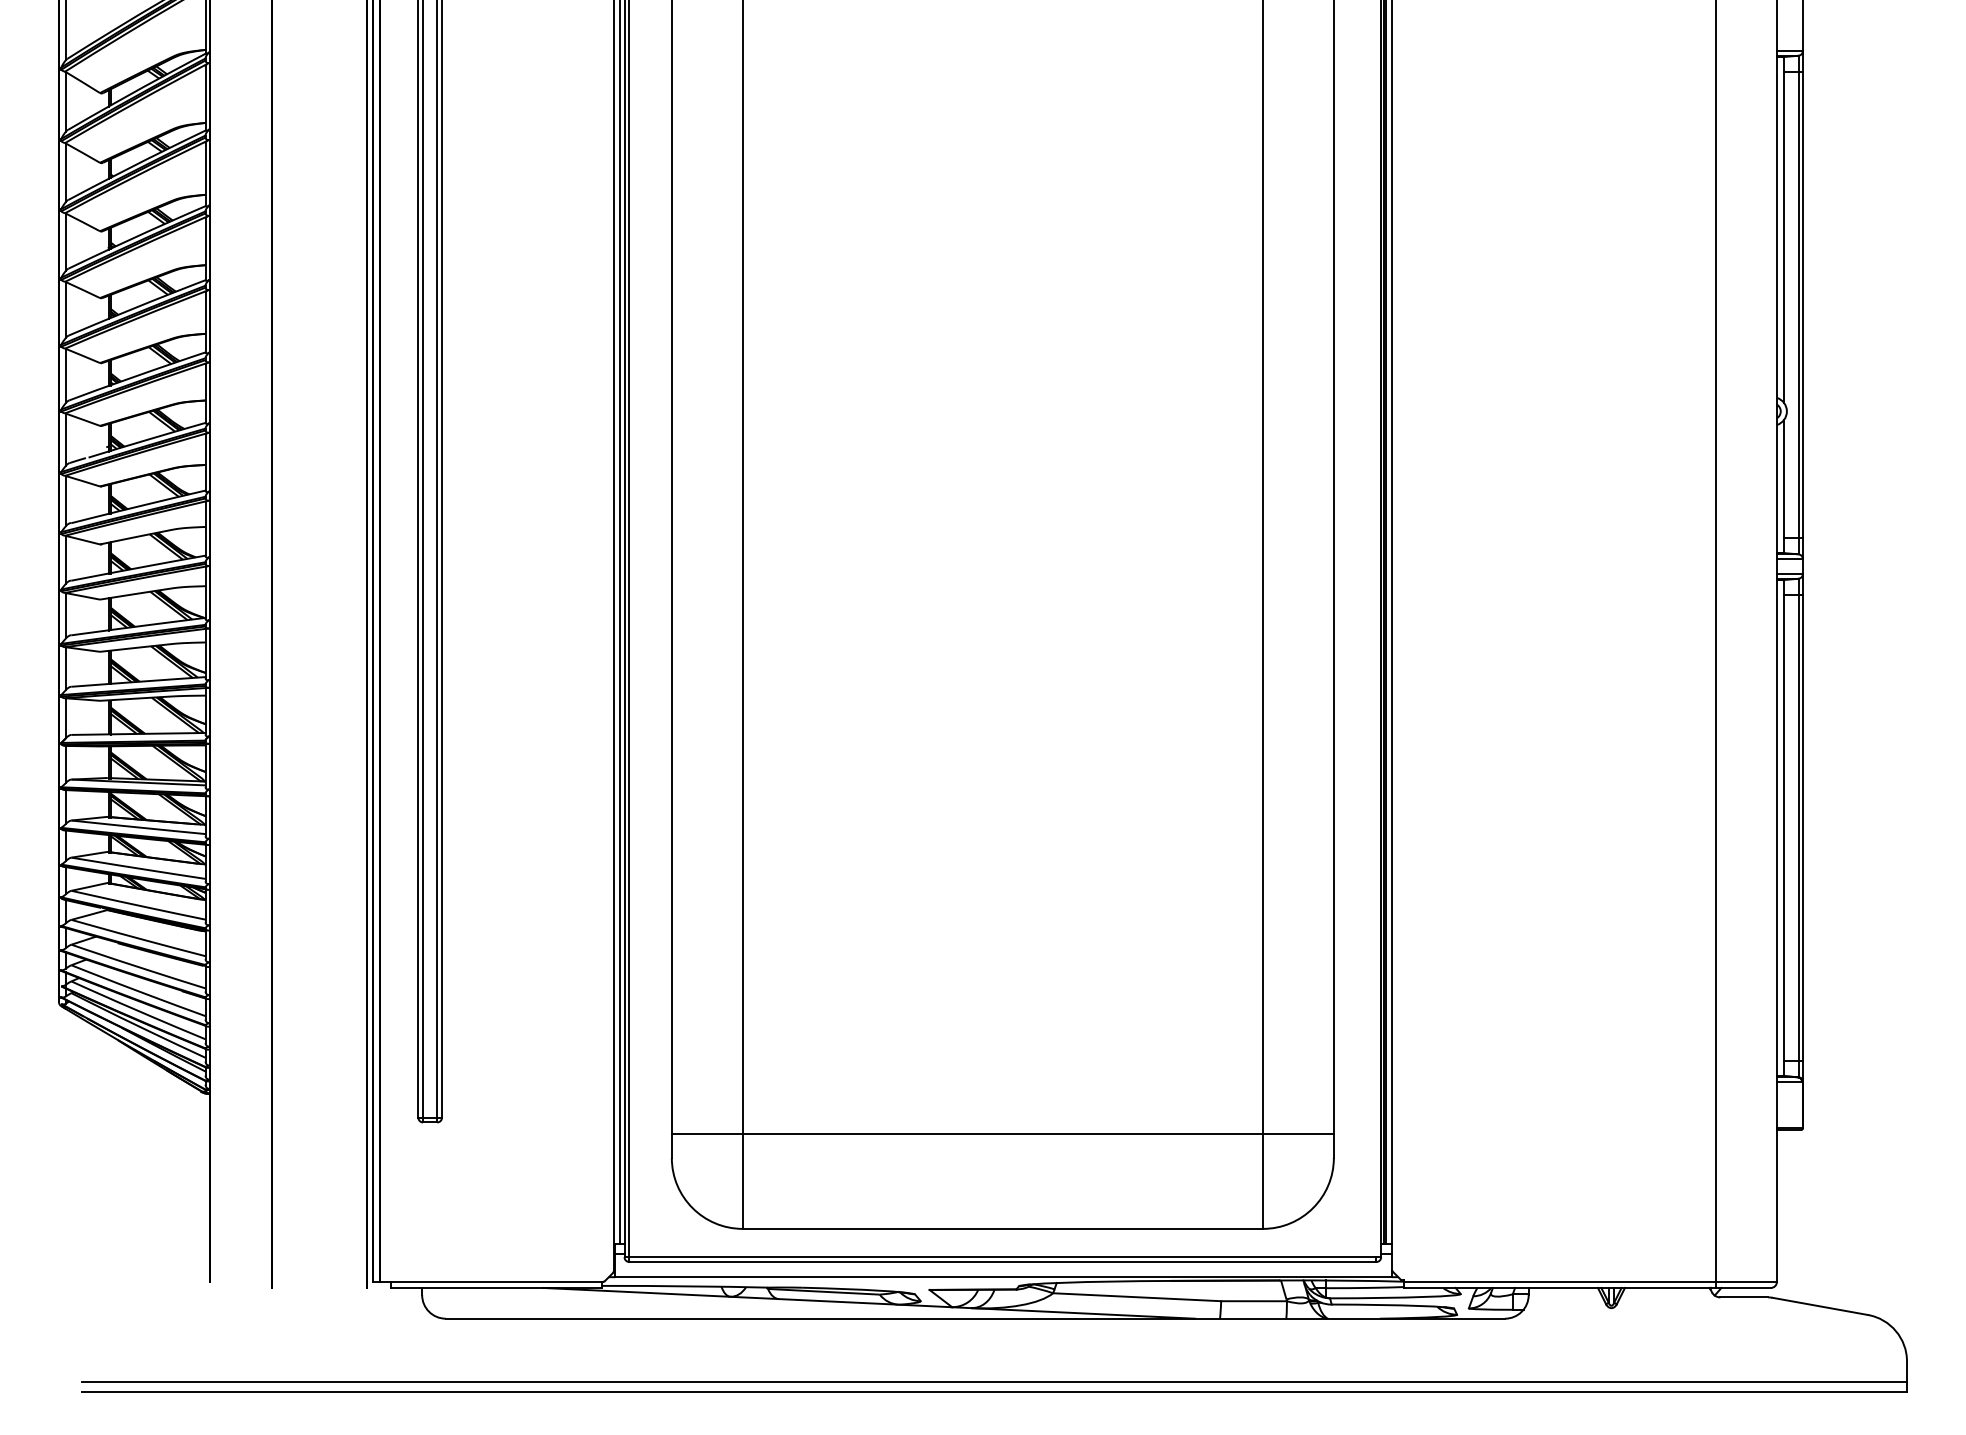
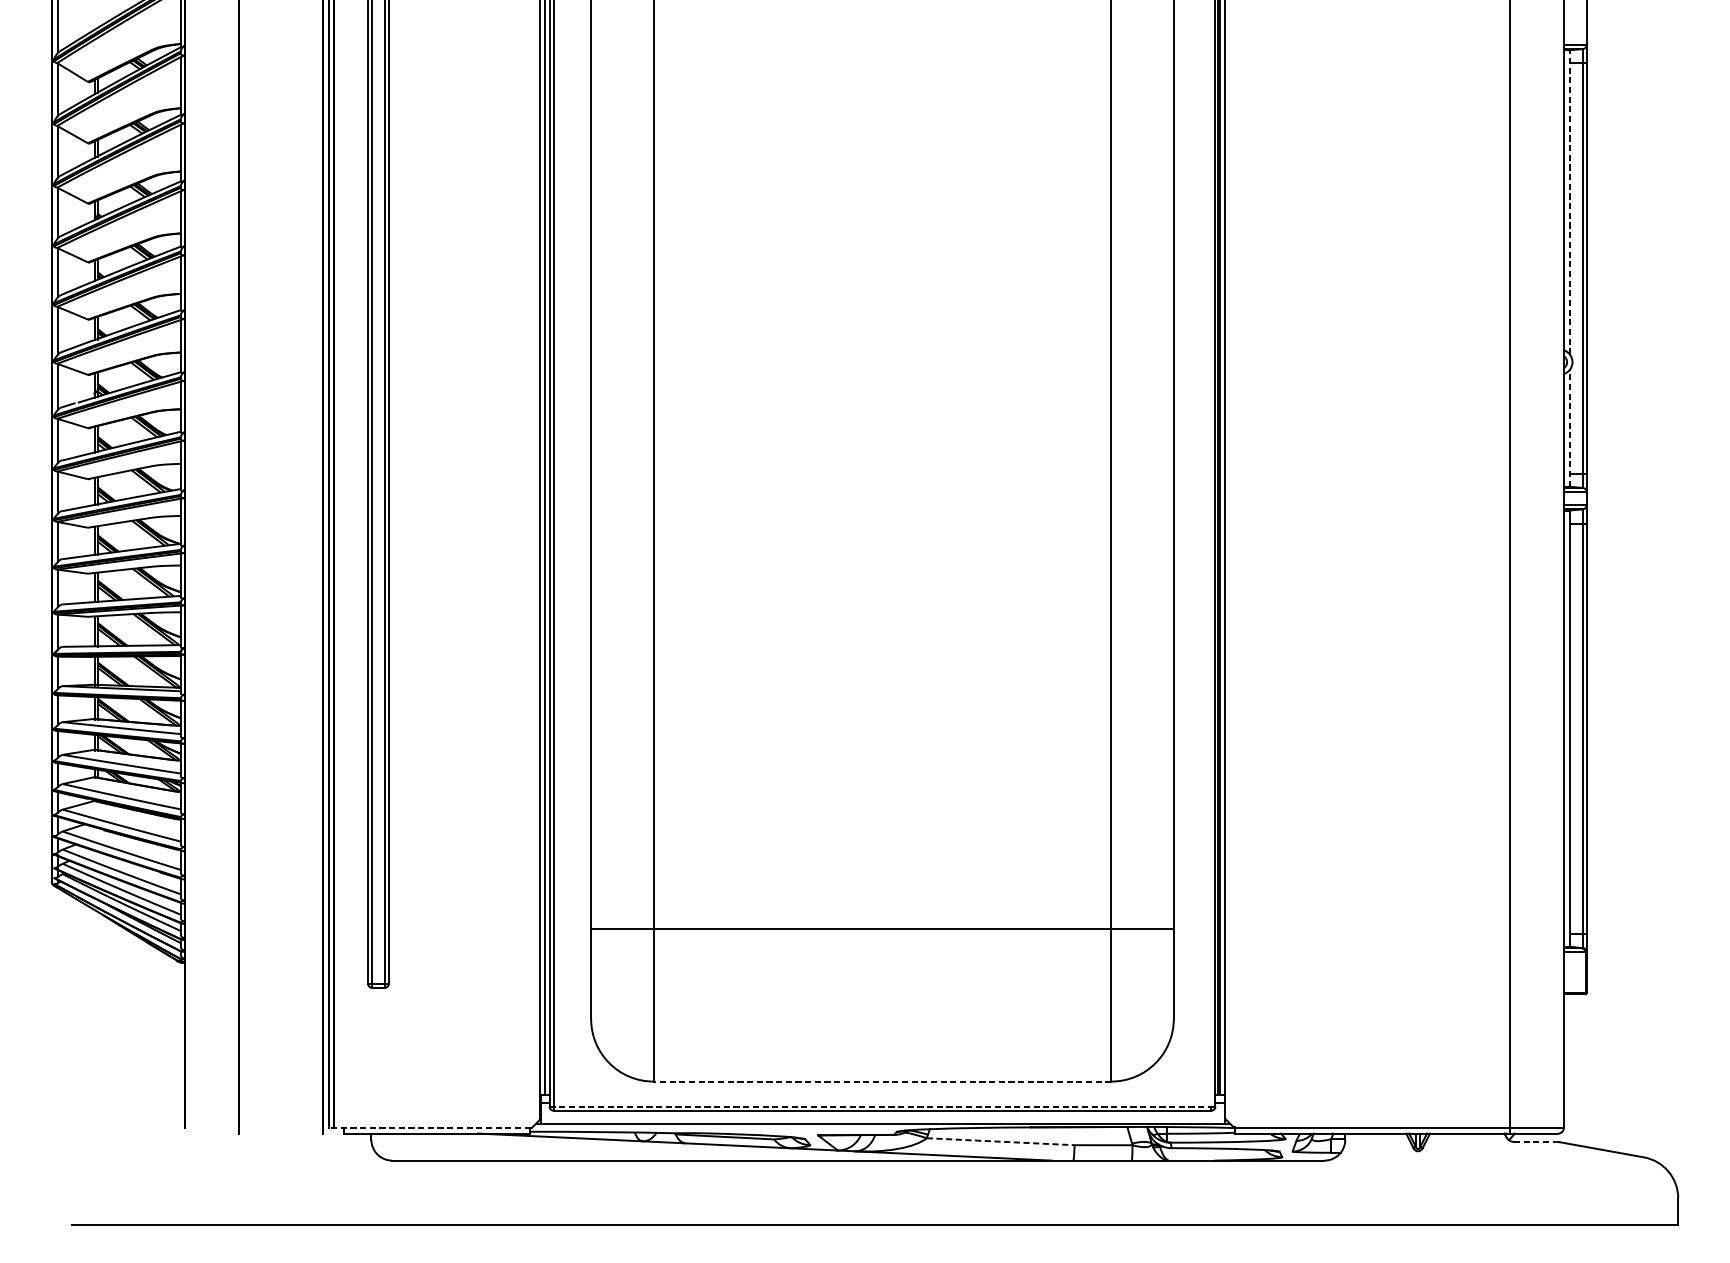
line: (1783, 229) -> (1569, 202), solid -> dashed
line: (1783, 486) -> (1569, 428), solid -> dashed
line: (1002, 1134) -> (882, 928), moved
line: (1002, 1228) -> (882, 1081), solid -> dashed
line: (1003, 1257) -> (883, 1106), solid -> dashed
line: (488, 1281) -> (429, 1127), solid -> dashed
line: (1137, 1297) -> (1000, 1141), solid -> dashed
line: (1744, 1297) -> (1535, 1141), solid -> dashed
line: (994, 1381) -> (875, 1215), removed

